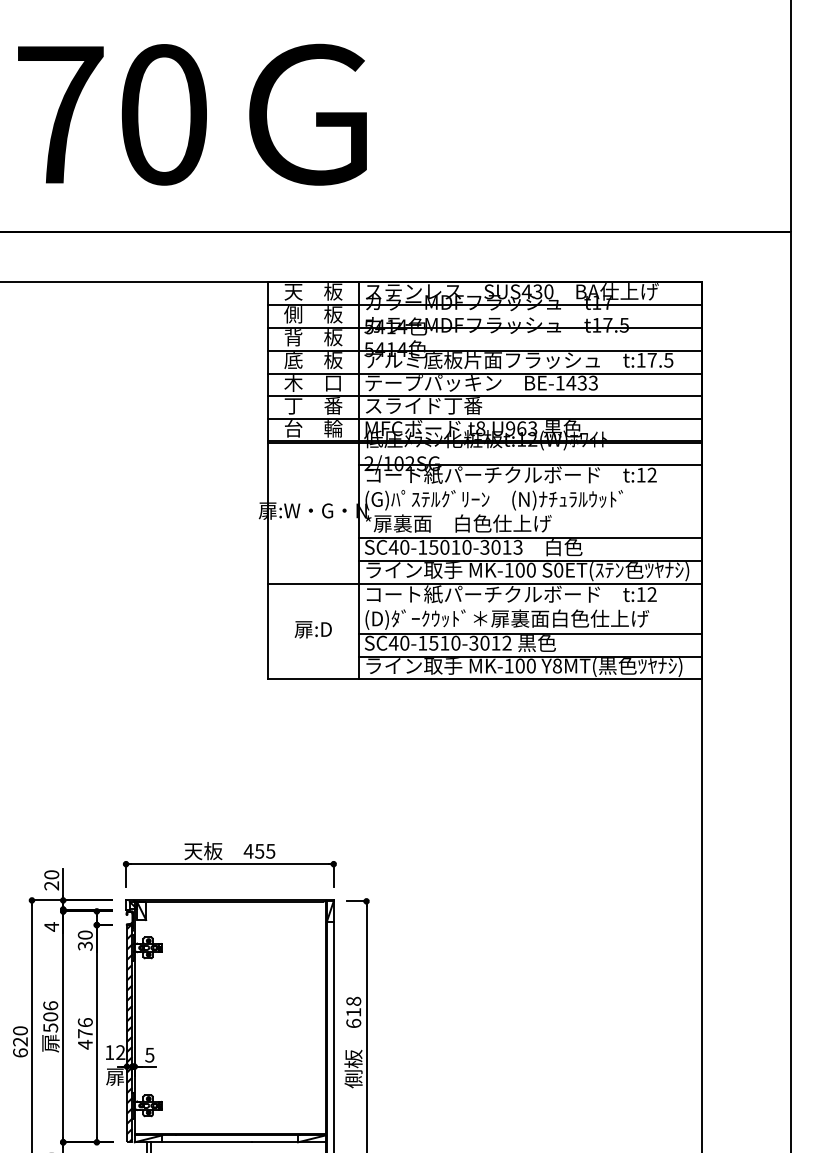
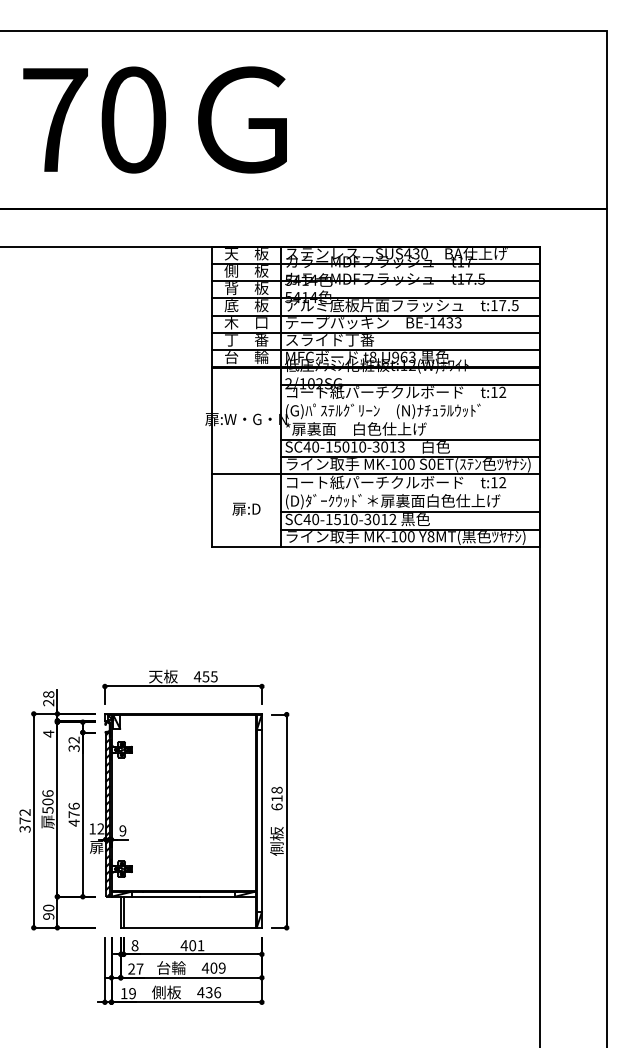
text: (51, 874) -> (48, 694), 20 -> 28
text: (84, 934) -> (73, 739), 30 -> 32
text: (19, 1041) -> (24, 820), 620 -> 372
text: (149, 1054) -> (122, 830), 5 -> 9

